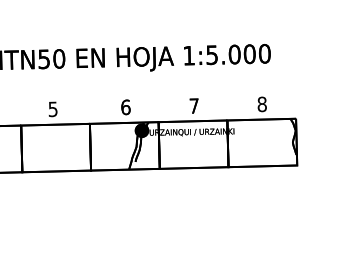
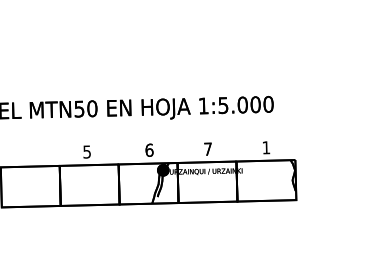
text: (262, 104) -> (266, 147), 8 -> 1

